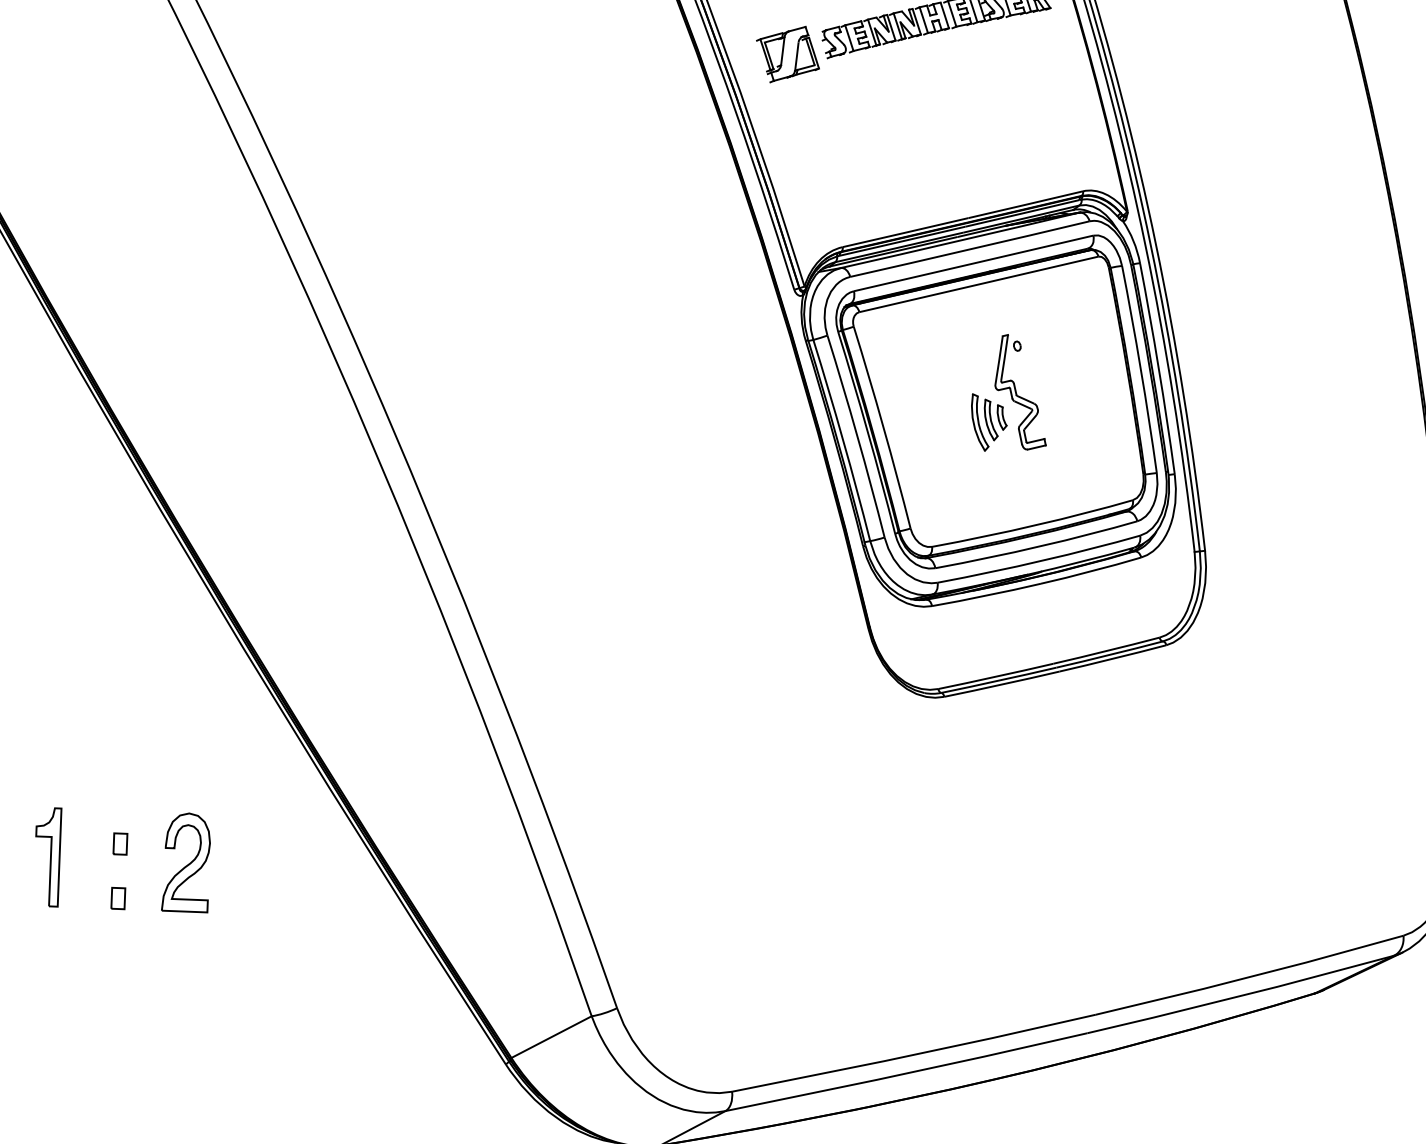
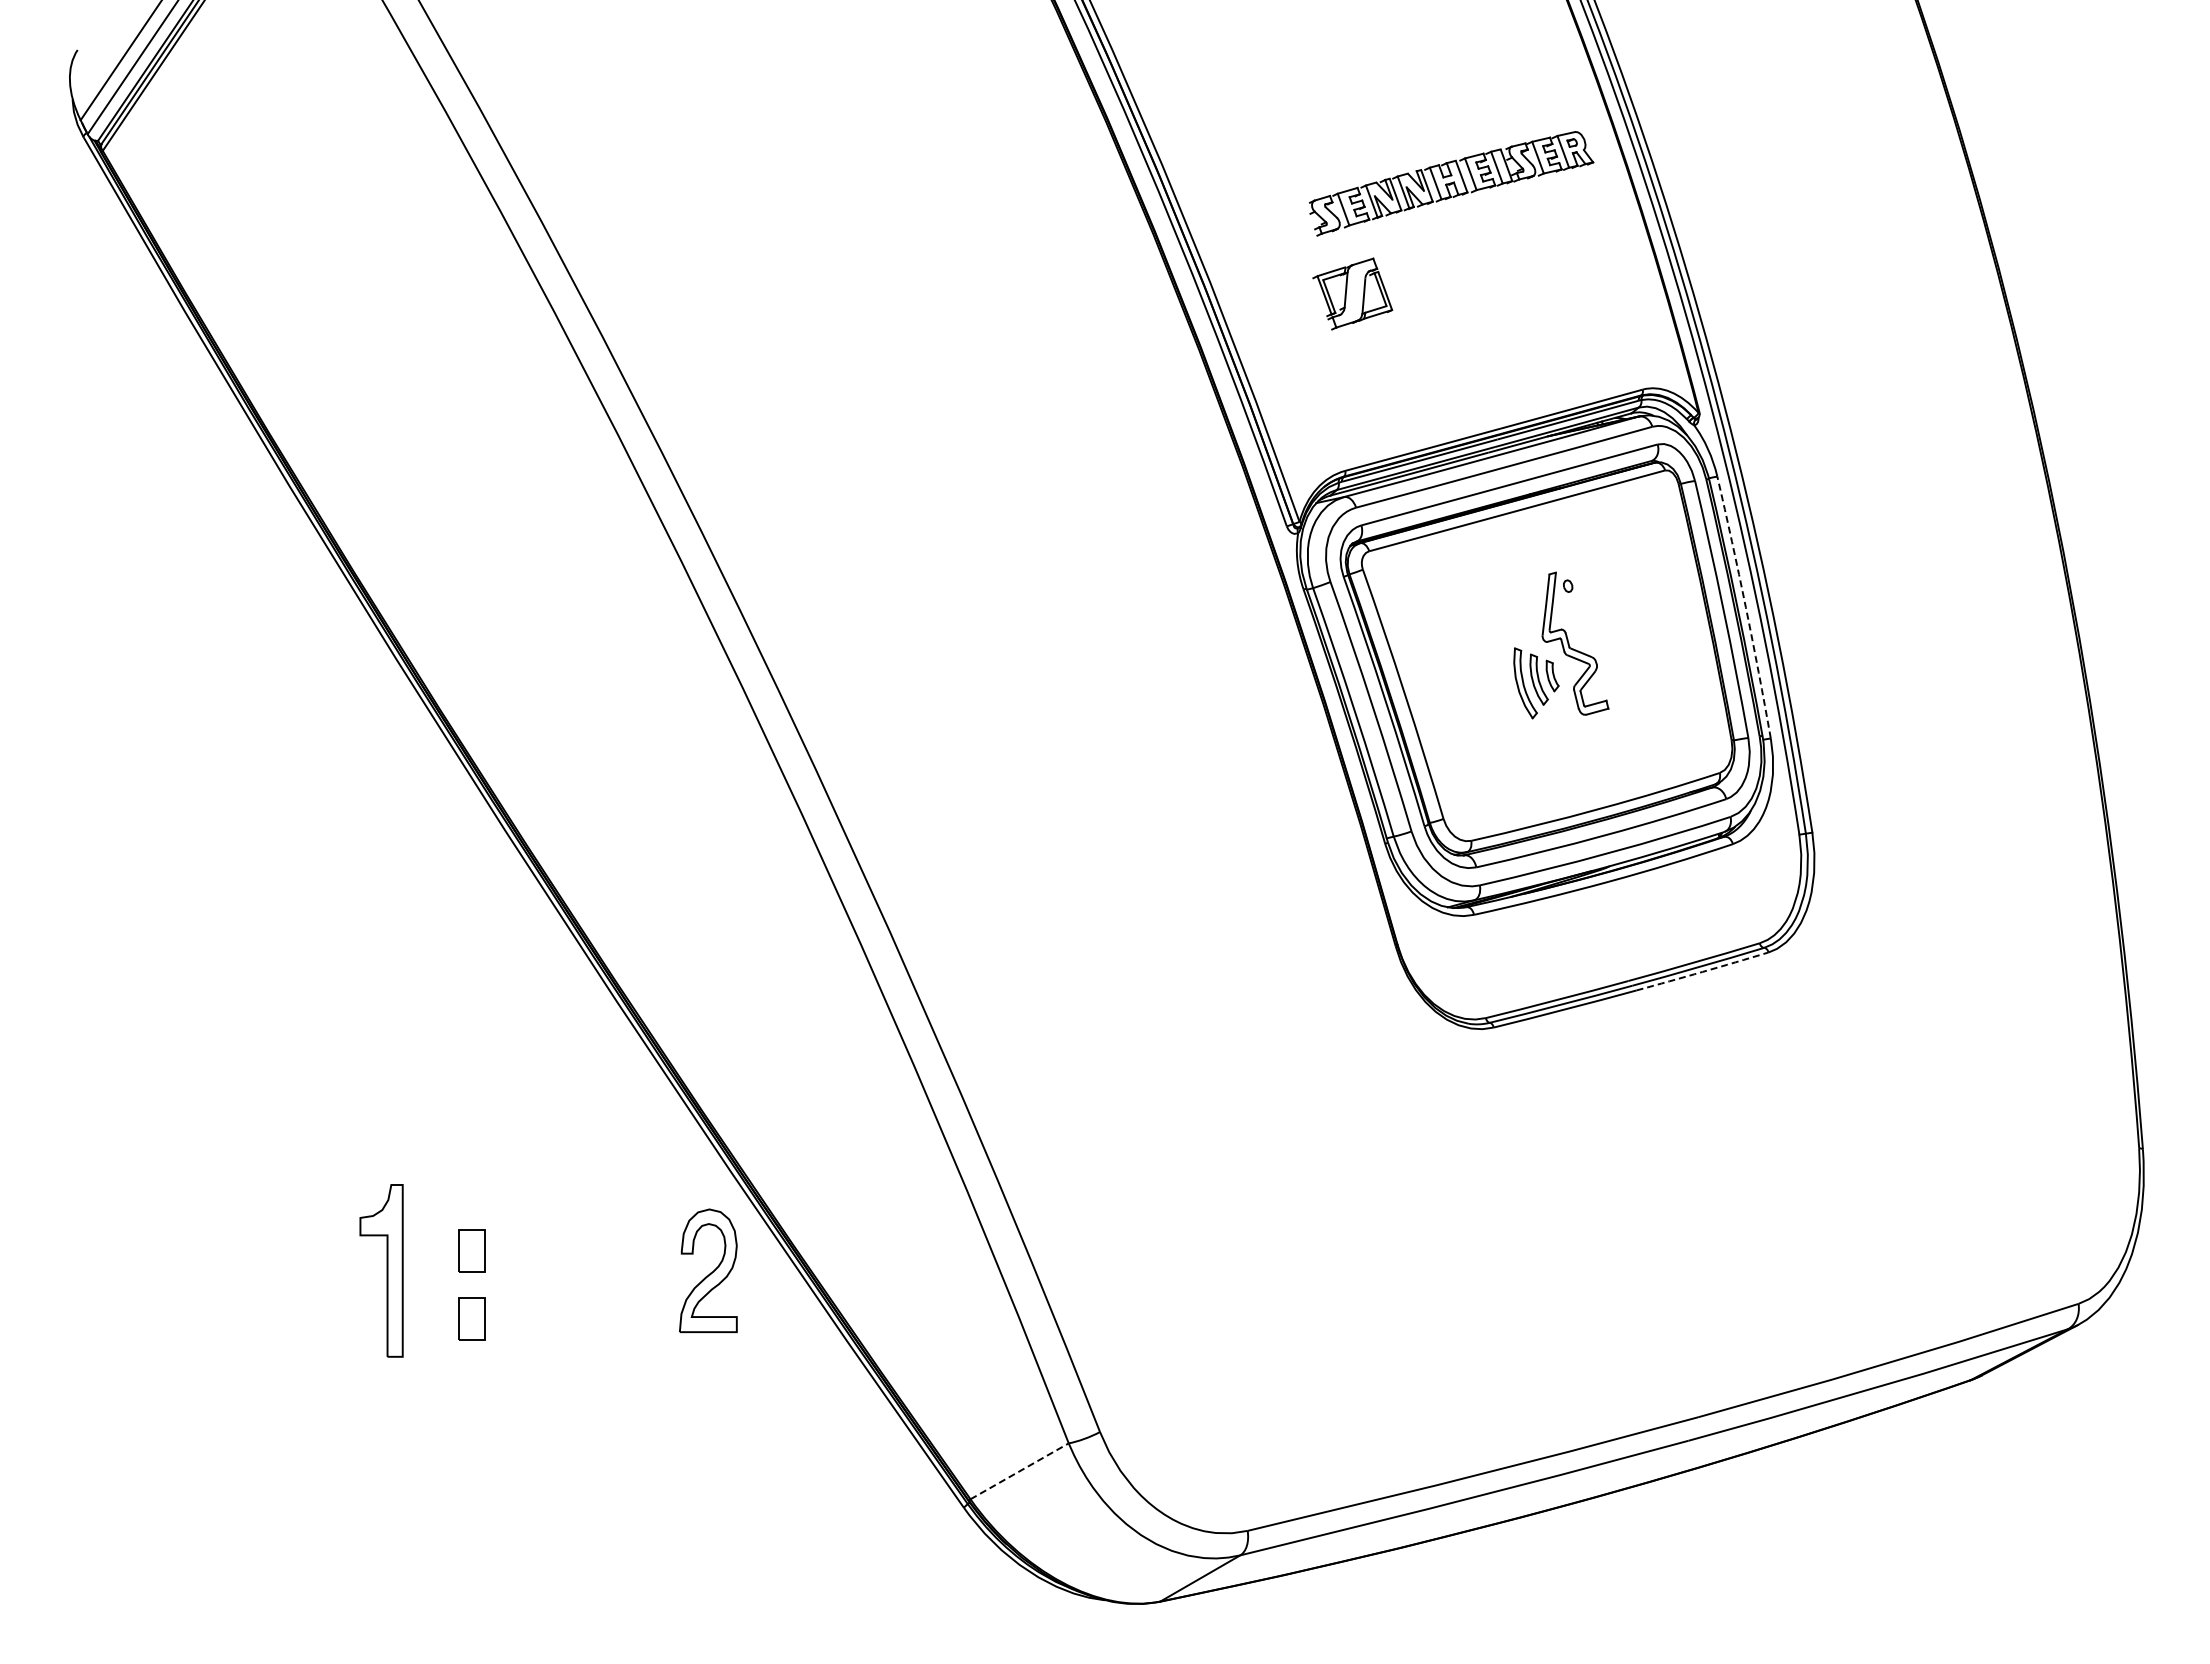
part: (787, 54) -> (1352, 293), moved
arc: (1158, 368) -> (1745, 607), solid -> dashed
arc: (1112, 658) -> (1702, 971), solid -> dashed
part: (120, 843) -> (471, 1250), size x1.6
part: (47, 856) -> (381, 1270), size x1.4
part: (186, 862) -> (708, 1270), moved
part: (117, 898) -> (471, 1318), size x1.6
line: (551, 1037) -> (1019, 1471), solid -> dashed

